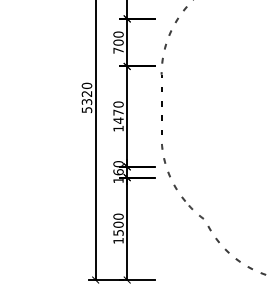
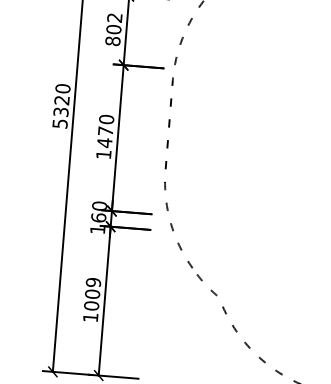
text: (118, 42) -> (113, 29), 700 -> 802
text: (118, 224) -> (92, 293), 1500 -> 1009

